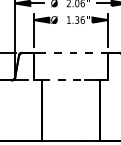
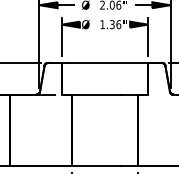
line: (73, 52) -> (107, 62), dashed -> solid
line: (63, 80) -> (96, 94), dashed -> solid

